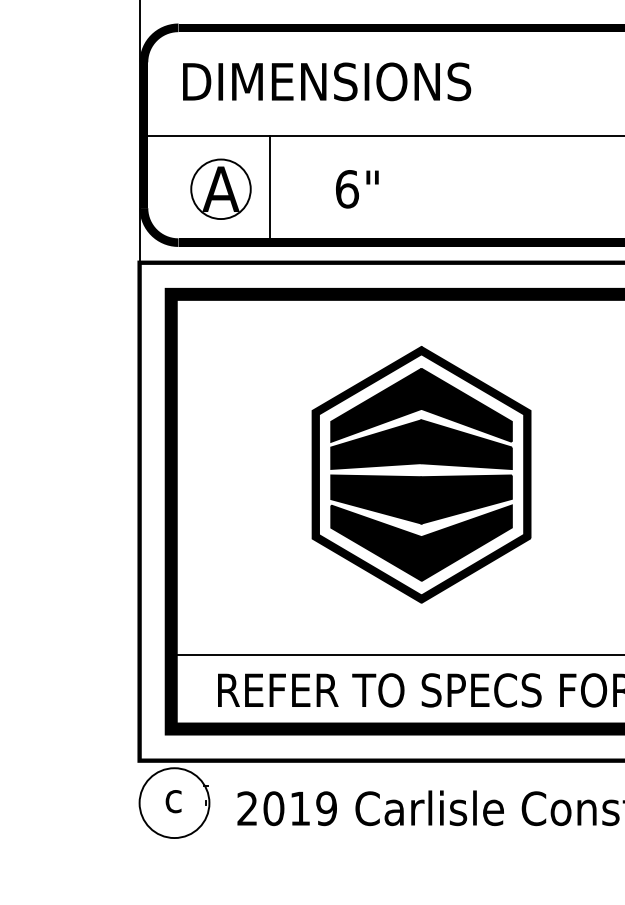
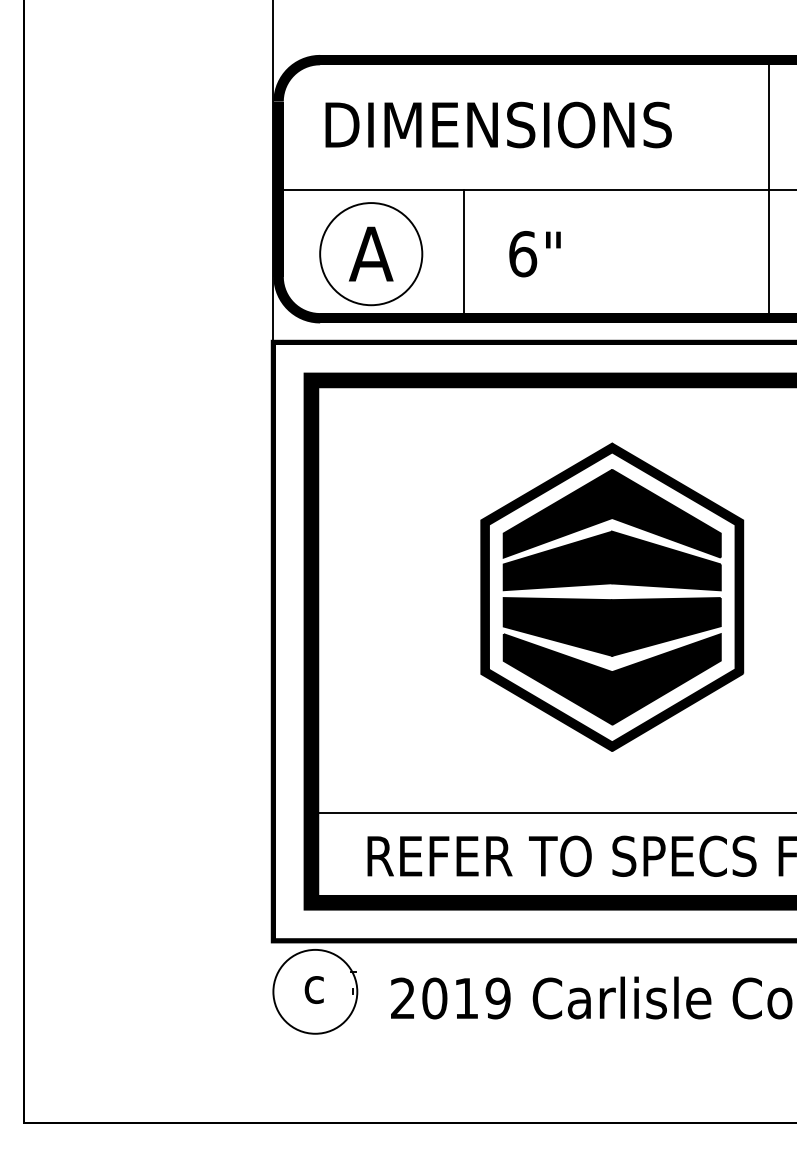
line: (551, 135) -> (768, 189), added
circle: (221, 189) -> (371, 254), size x1.43
line: (269, 189) -> (463, 254), moved

